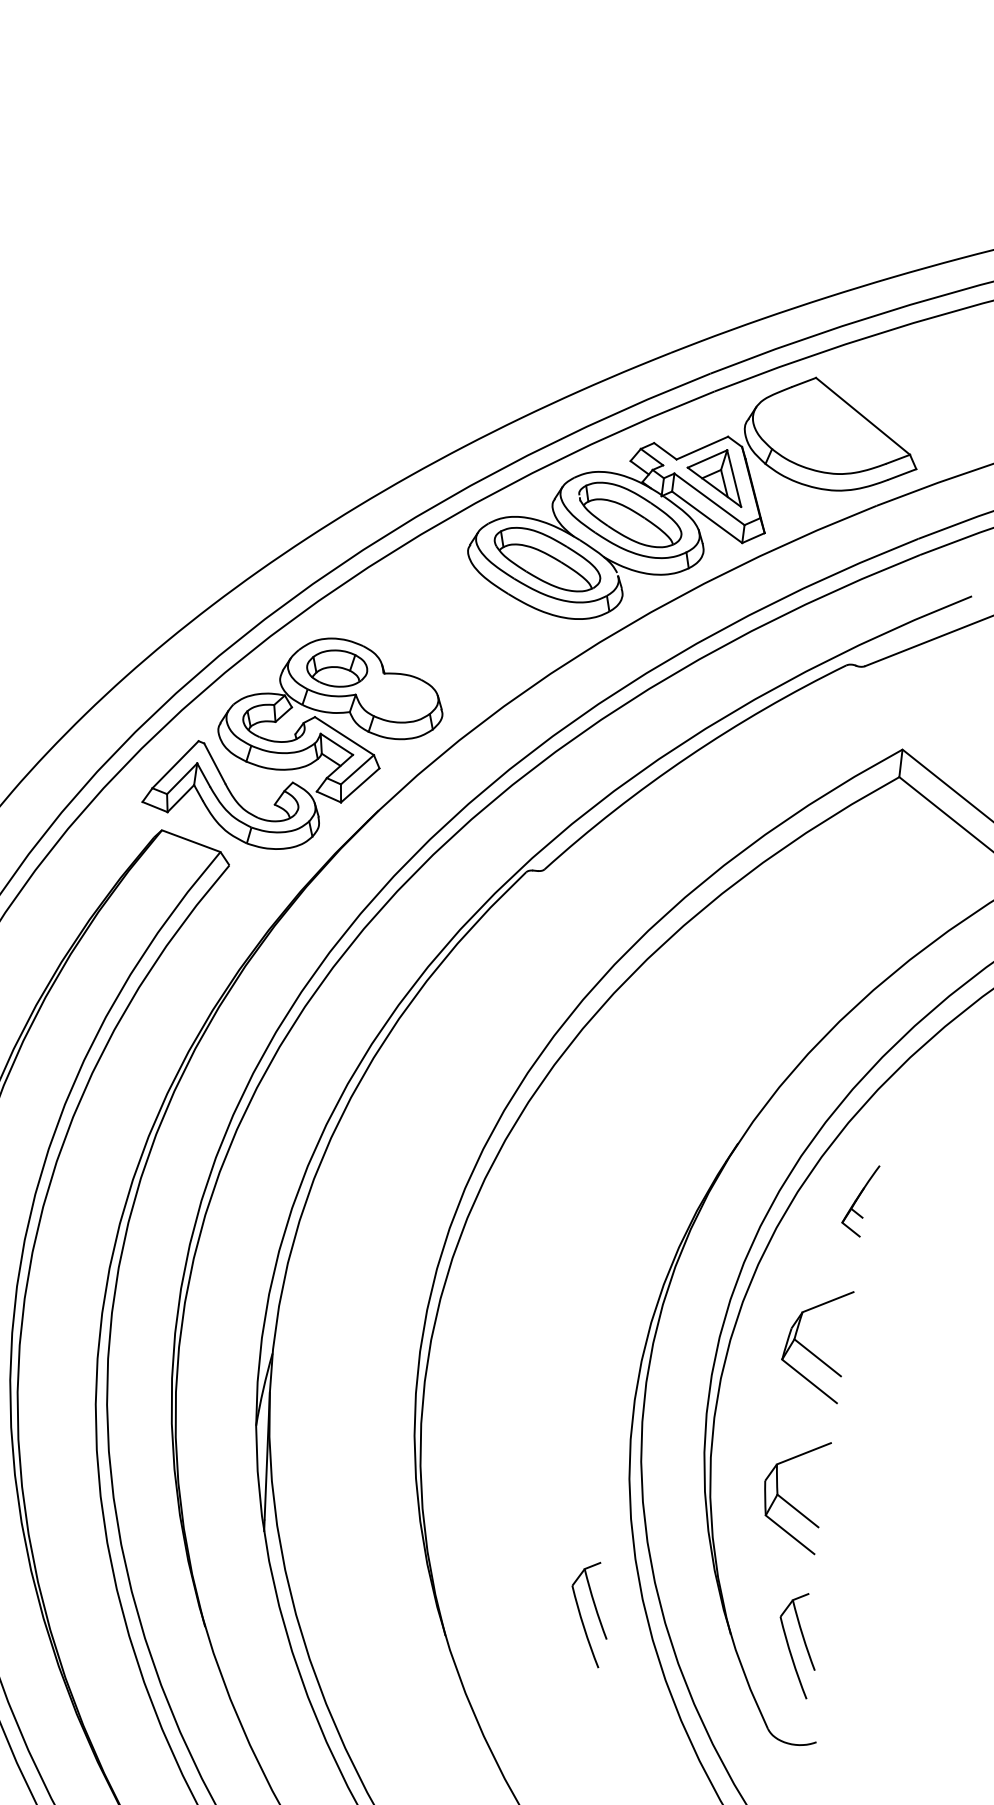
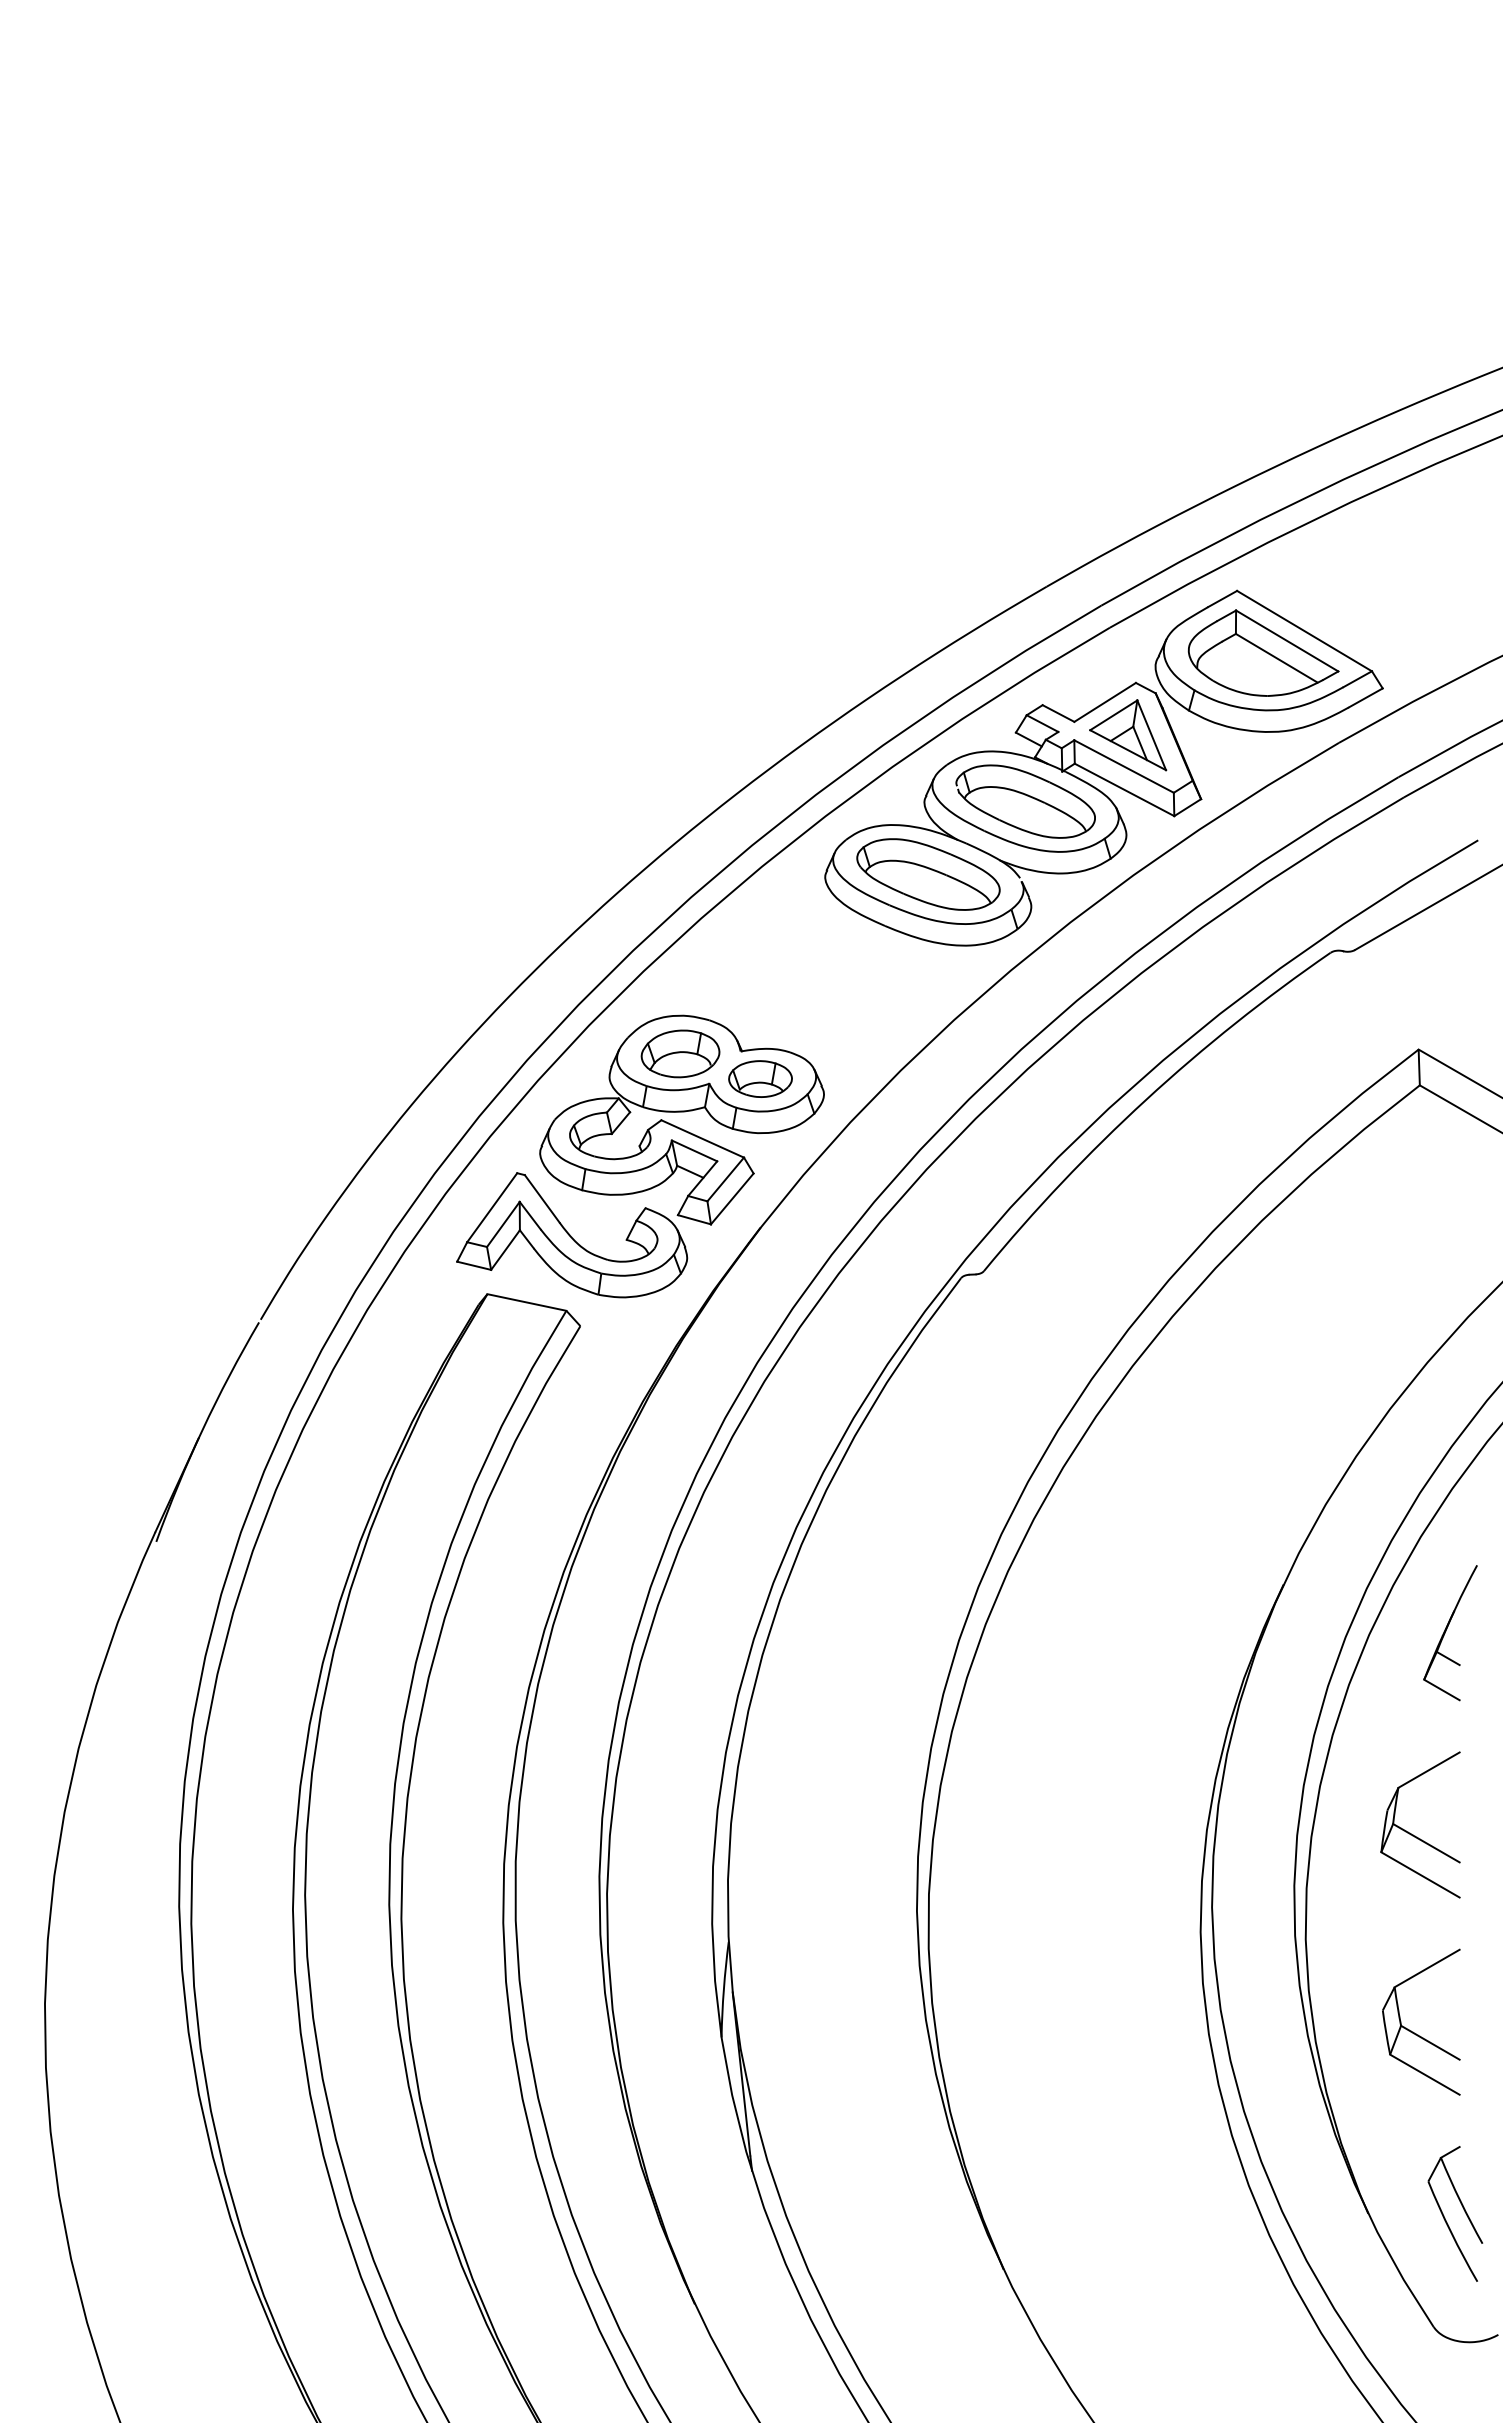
part: (829, 428) -> (1263, 652), added
part: (395, 696) -> (760, 1078), added
part: (860, 1200) -> (1450, 1633), size x1.43
part: (596, 1611) -> (1191, 2209), removed

